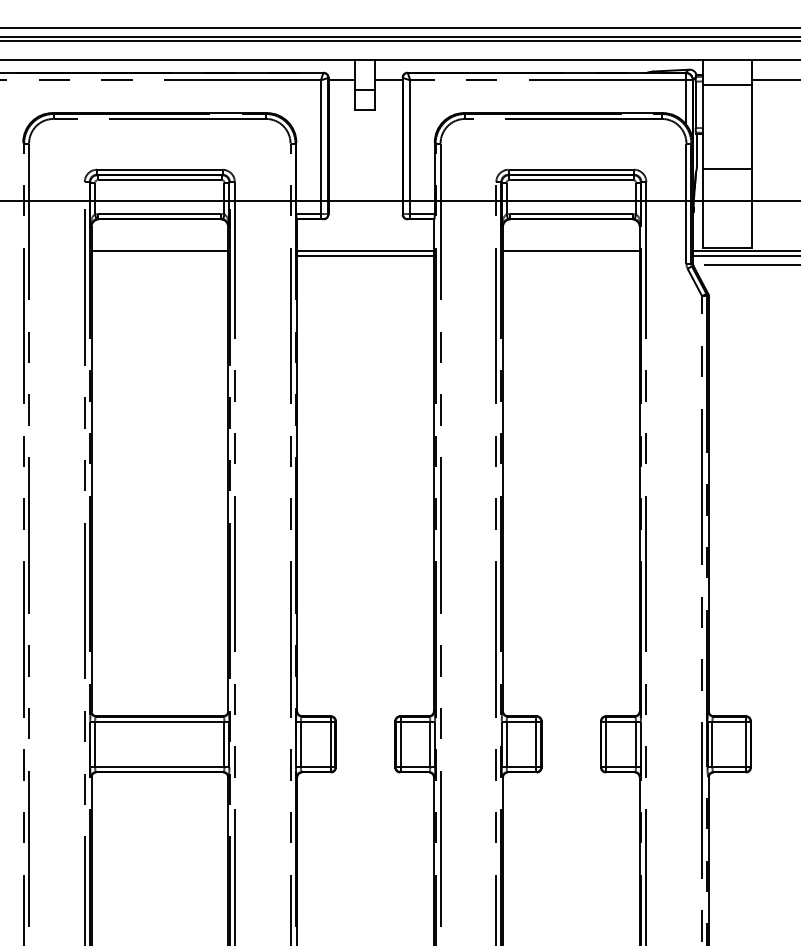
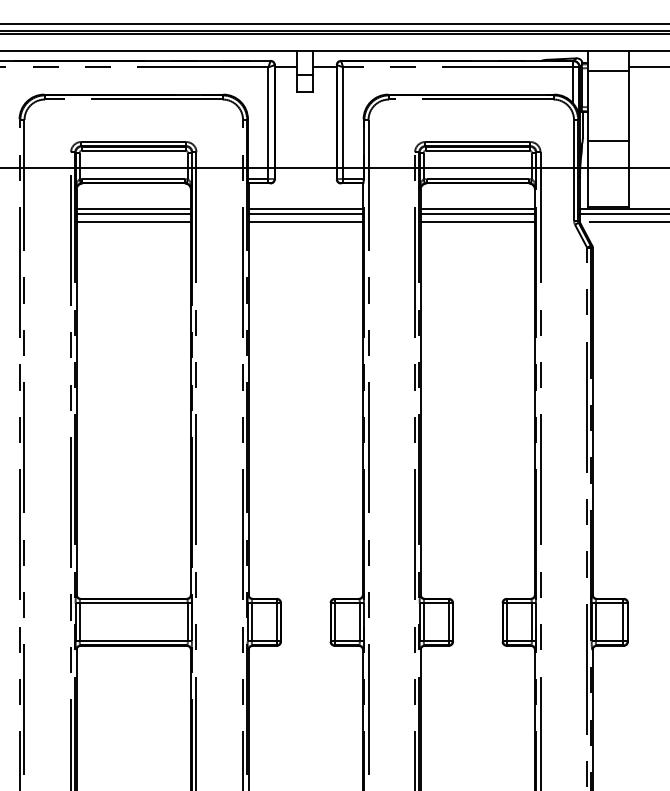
line: (159, 255) -> (133, 213), added
line: (570, 255) -> (477, 213), added
line: (159, 264) -> (133, 221), added
line: (365, 264) -> (305, 221), added
line: (570, 264) -> (477, 221), added

